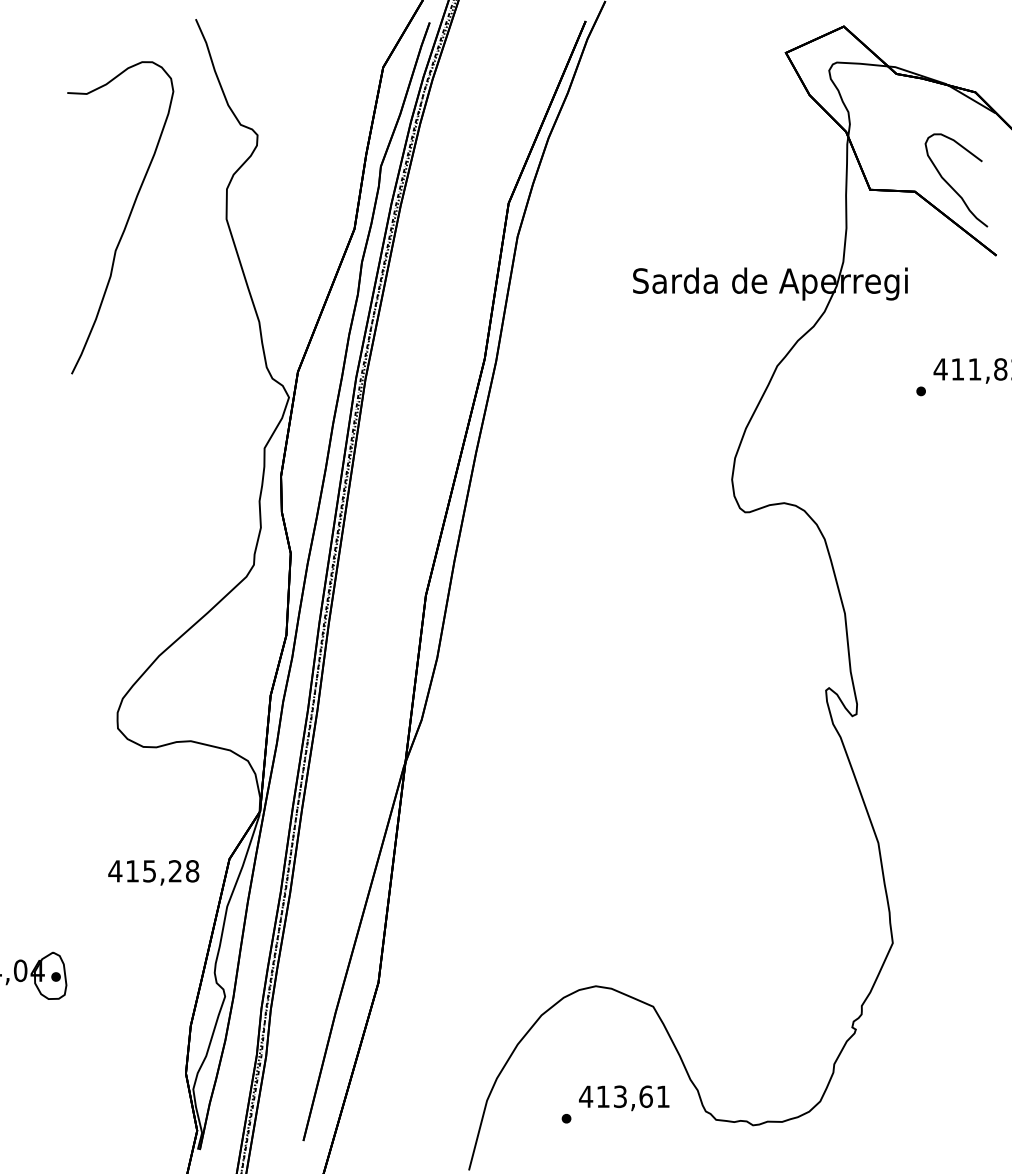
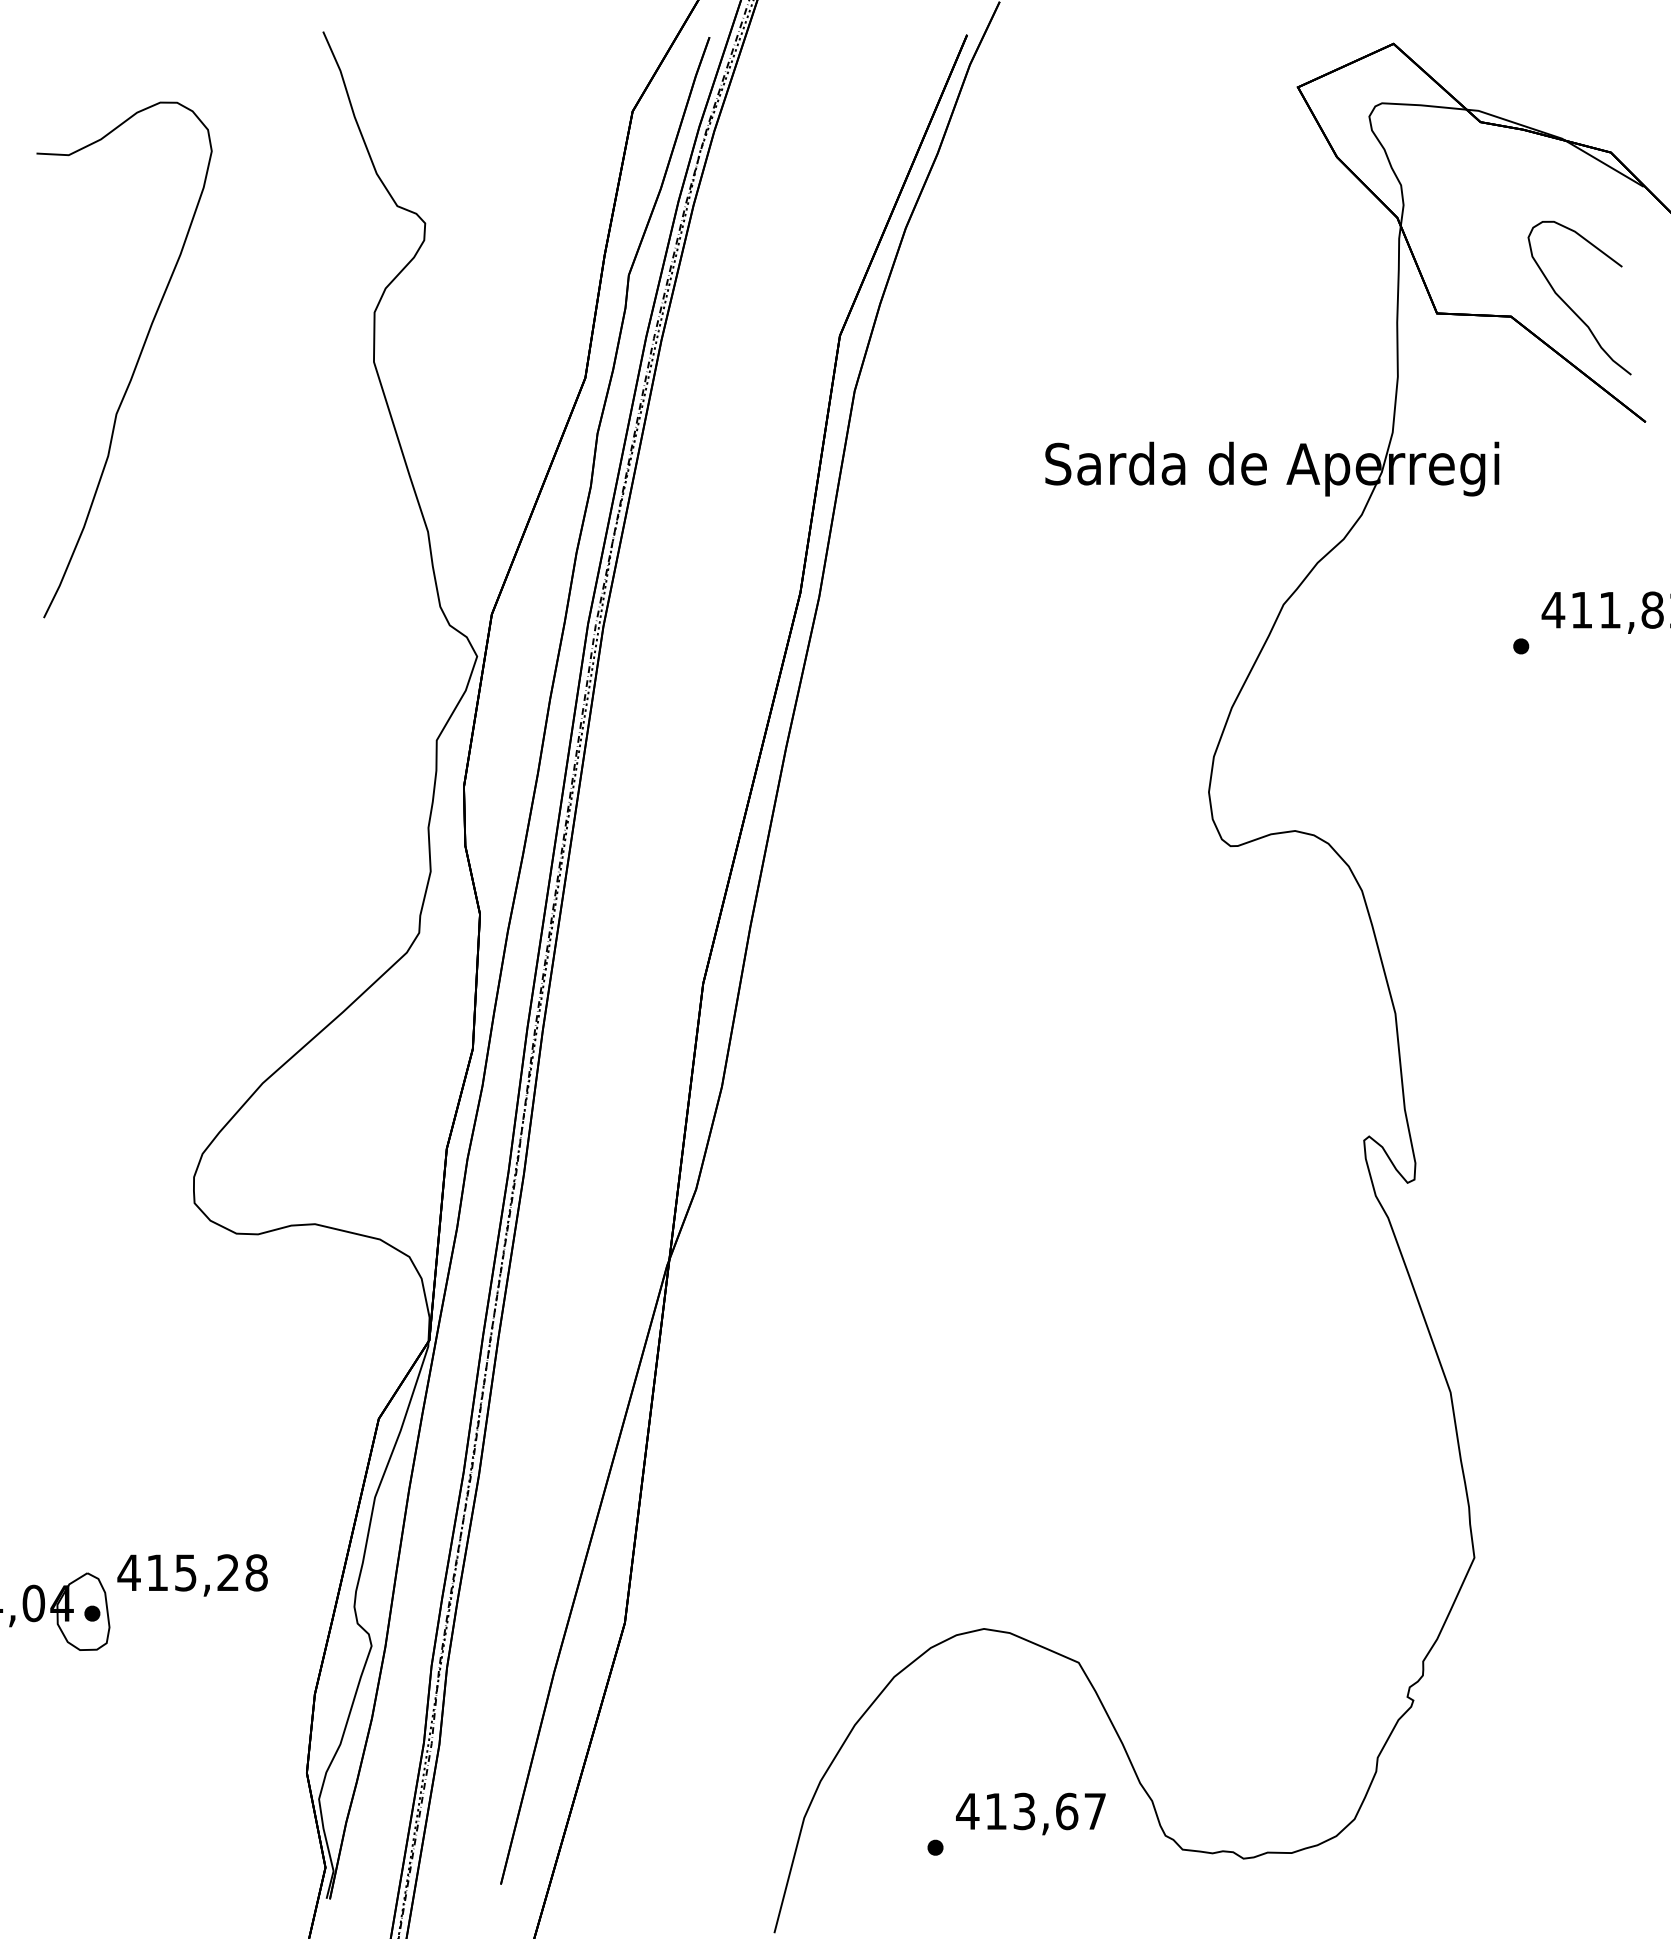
curve: (127, 218) -> (136, 360), moved
text: (153, 872) -> (192, 1574), moved
text: (663, 1096) -> (1095, 1811), 413,61 -> 413,67

